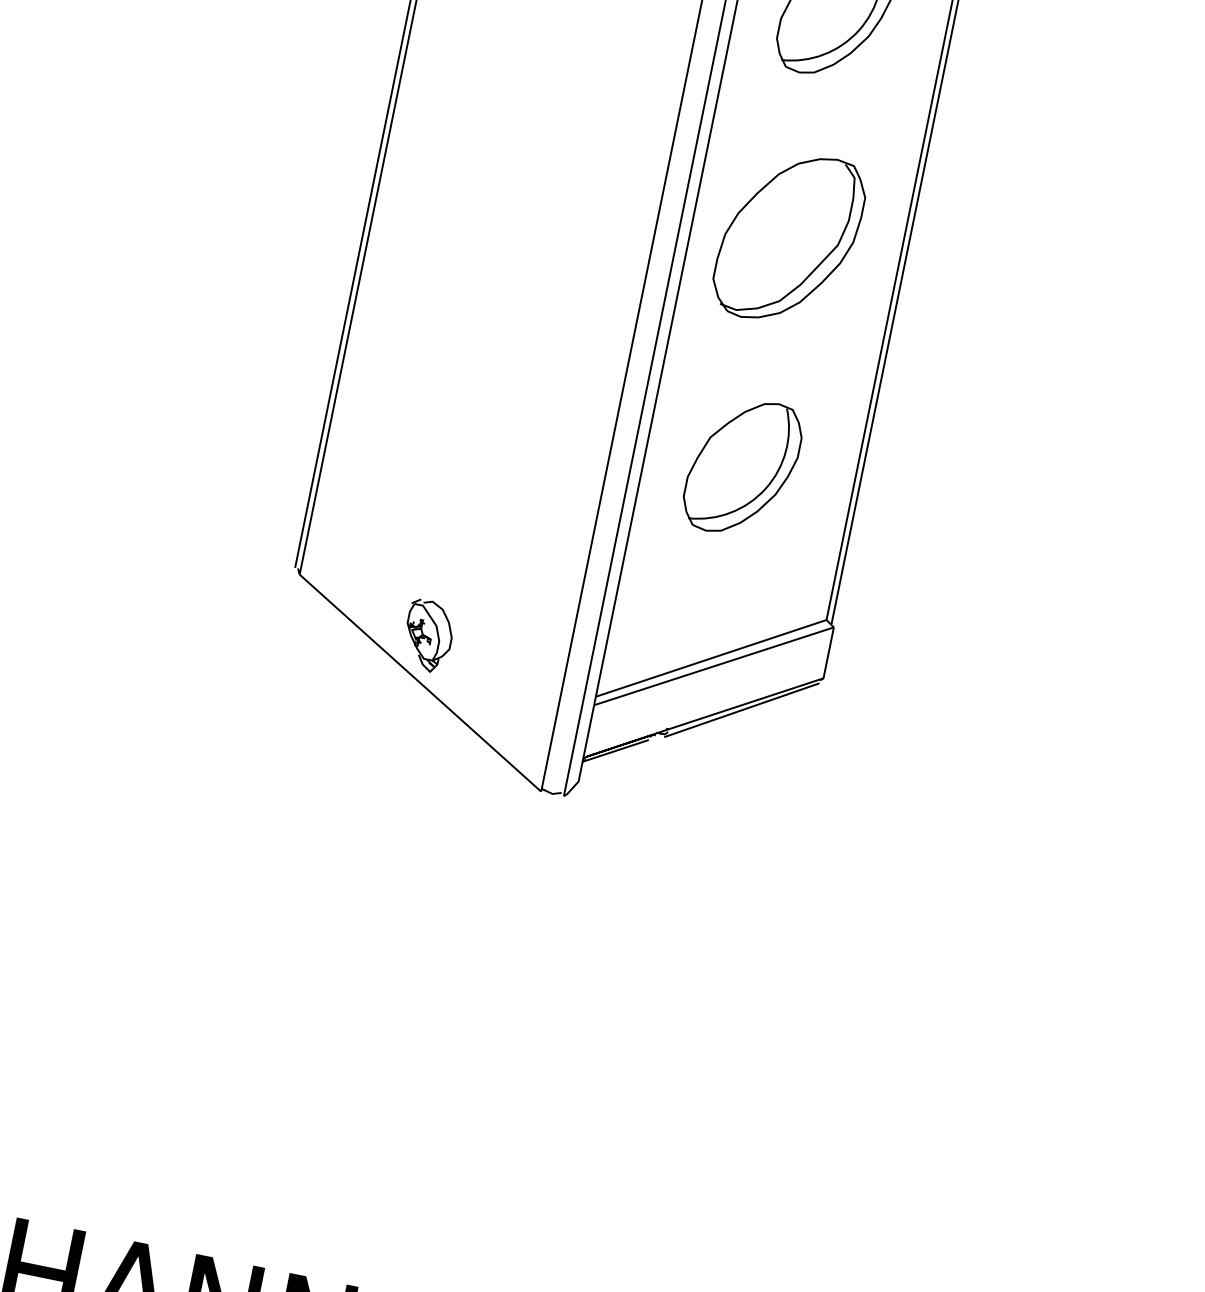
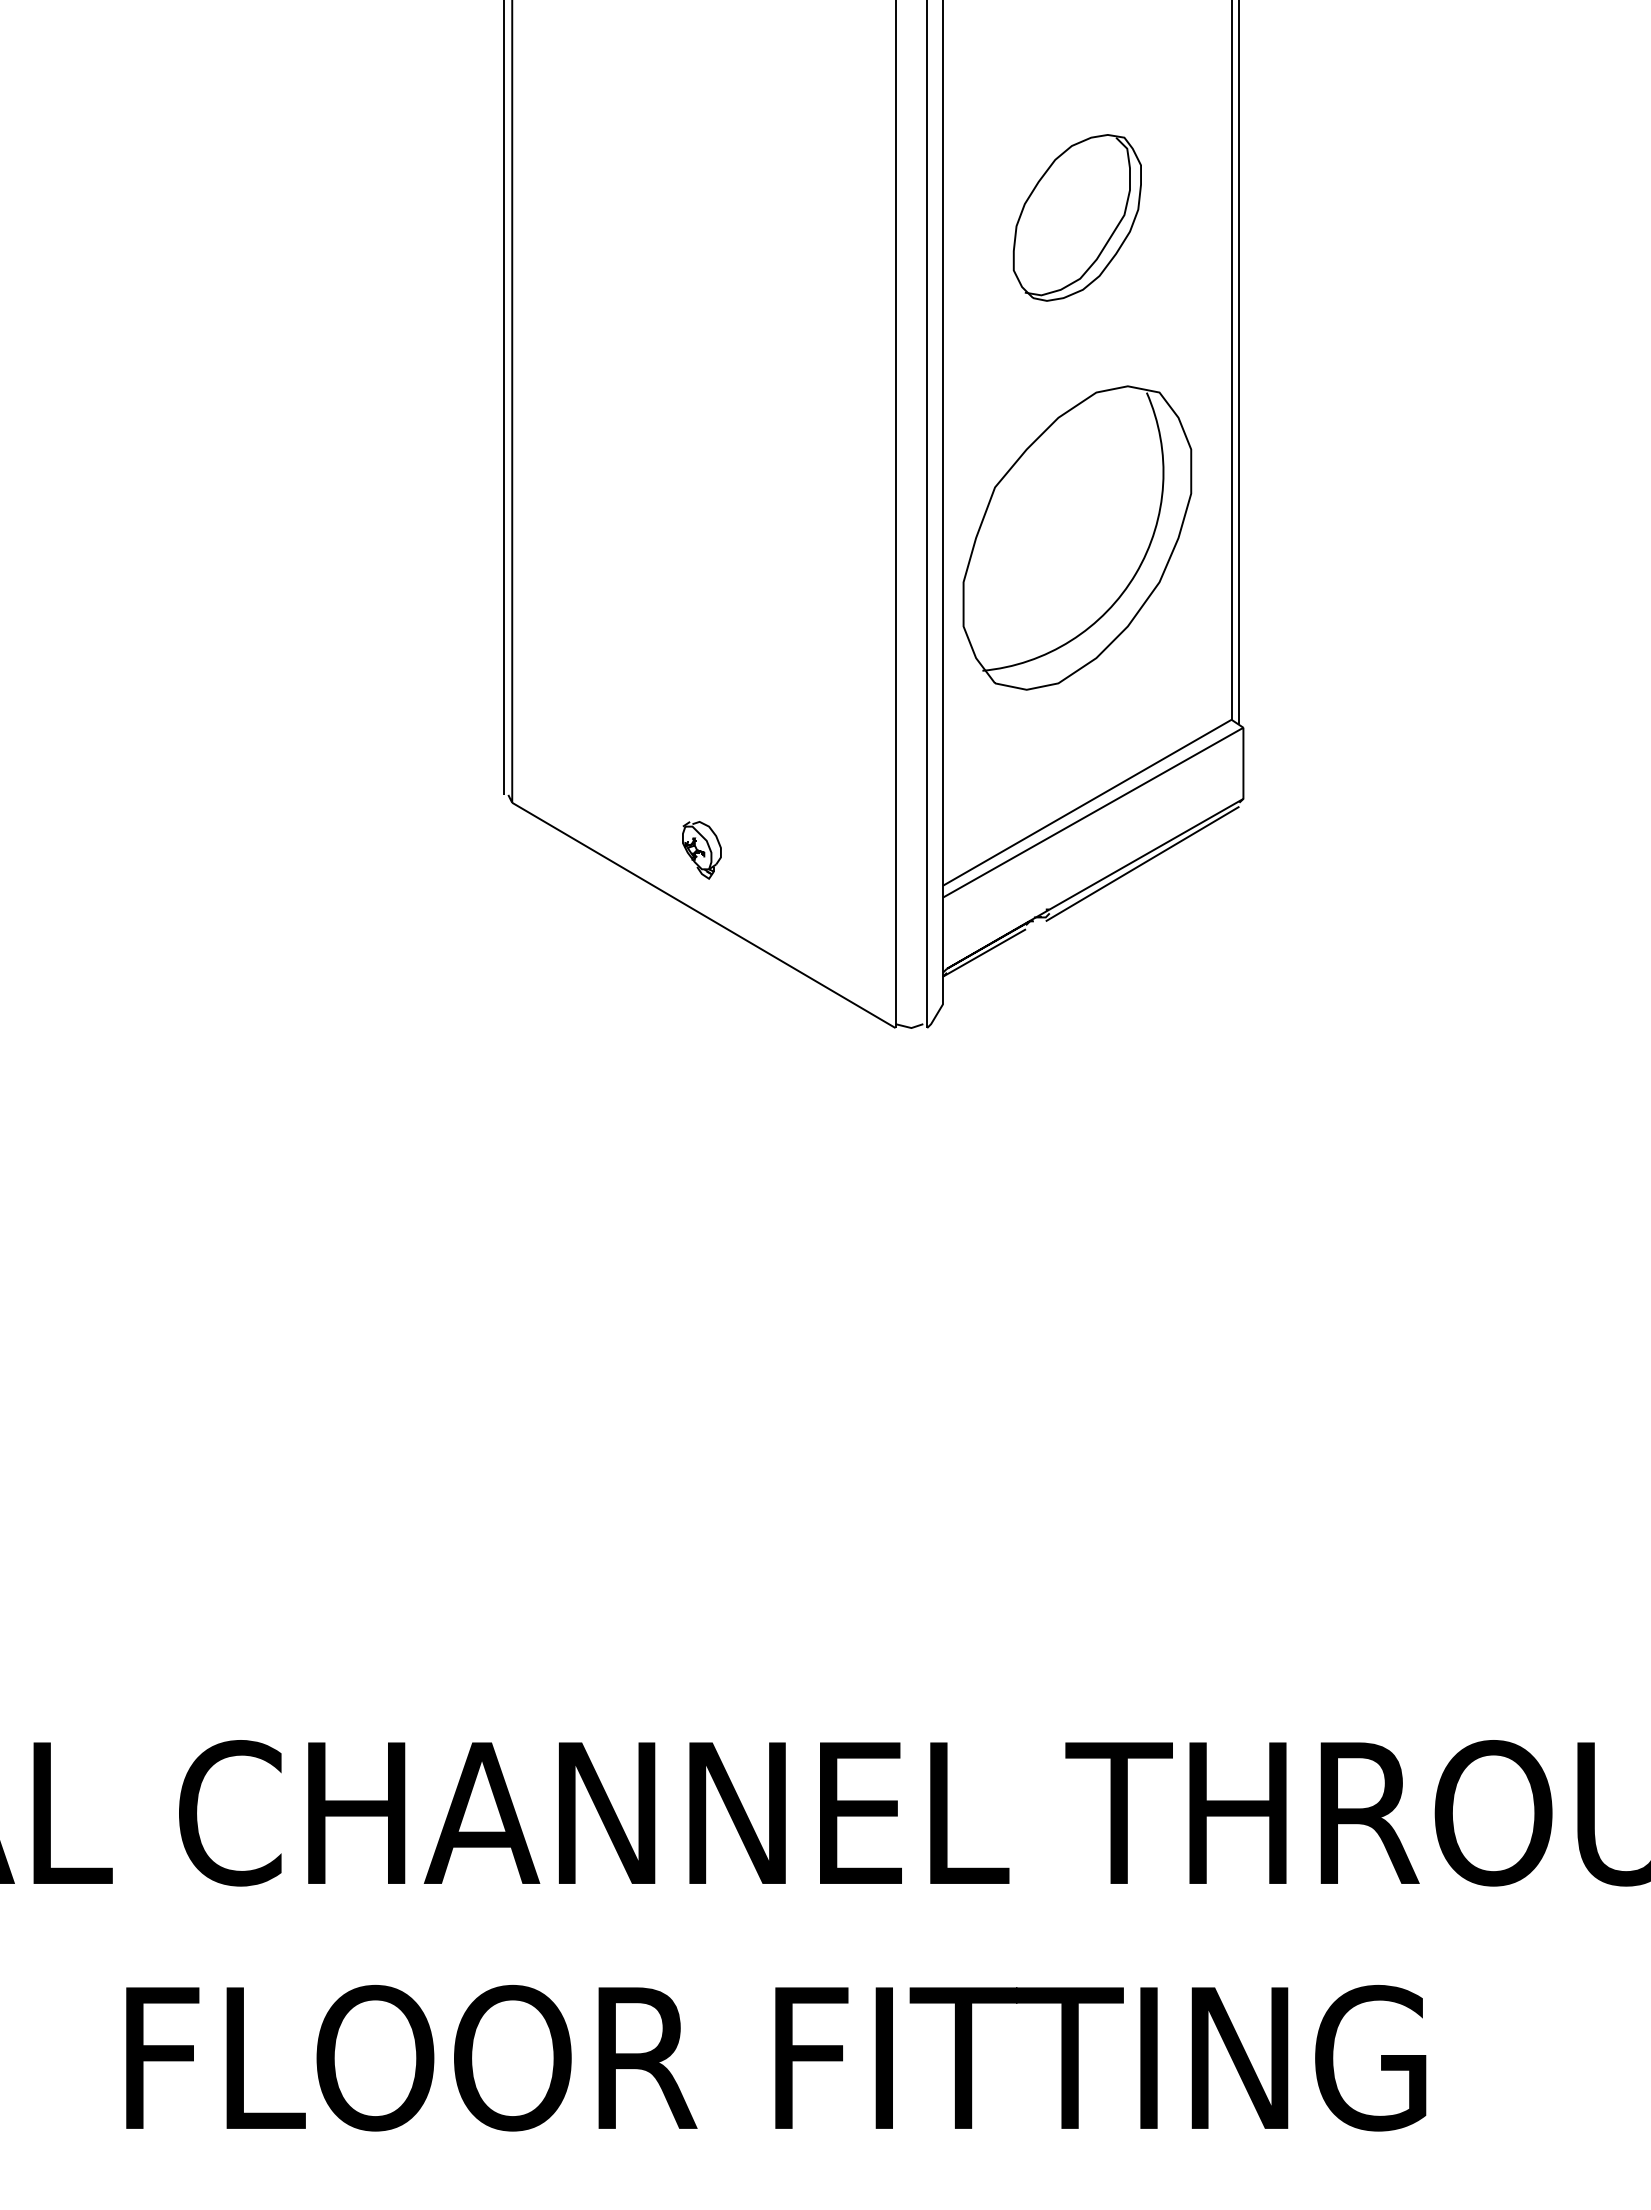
part: (789, 238) -> (1077, 217), size x0.7
part: (742, 467) -> (1077, 537), size x1.6
part: (428, 636) -> (701, 850), size x0.6

